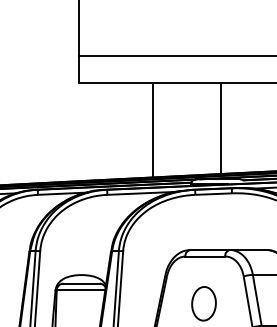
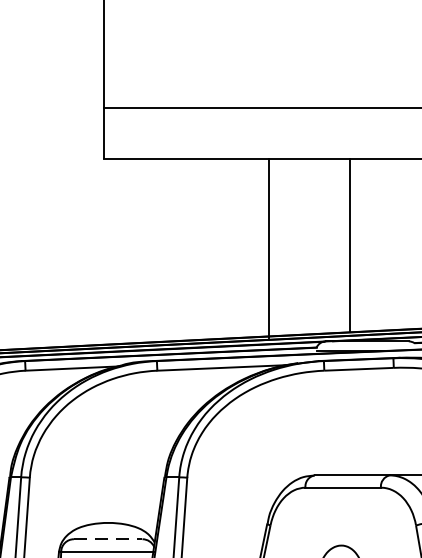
line: (220, 128) -> (349, 244), moved
line: (153, 130) -> (269, 248), moved
line: (81, 283) -> (108, 538), solid -> dashed

